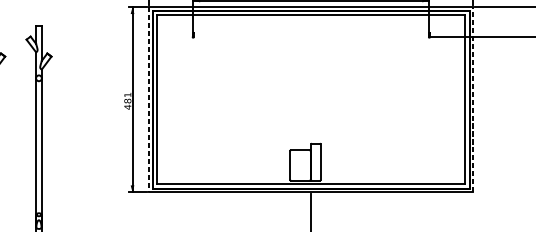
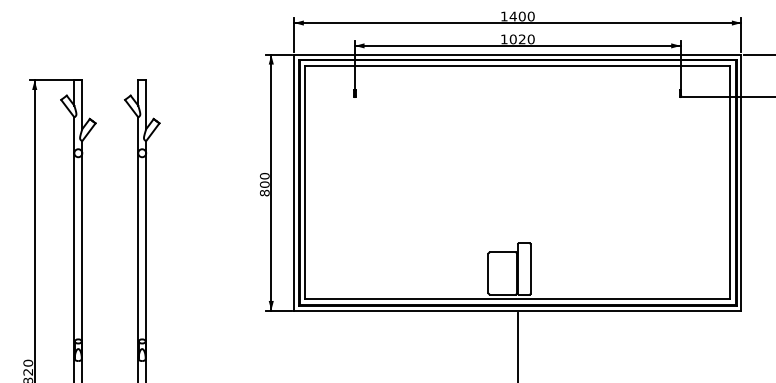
line: (149, 99) -> (294, 182), dashed -> solid
line: (473, 99) -> (741, 182), dashed -> solid
text: (127, 100) -> (264, 184), 481 -> 800

